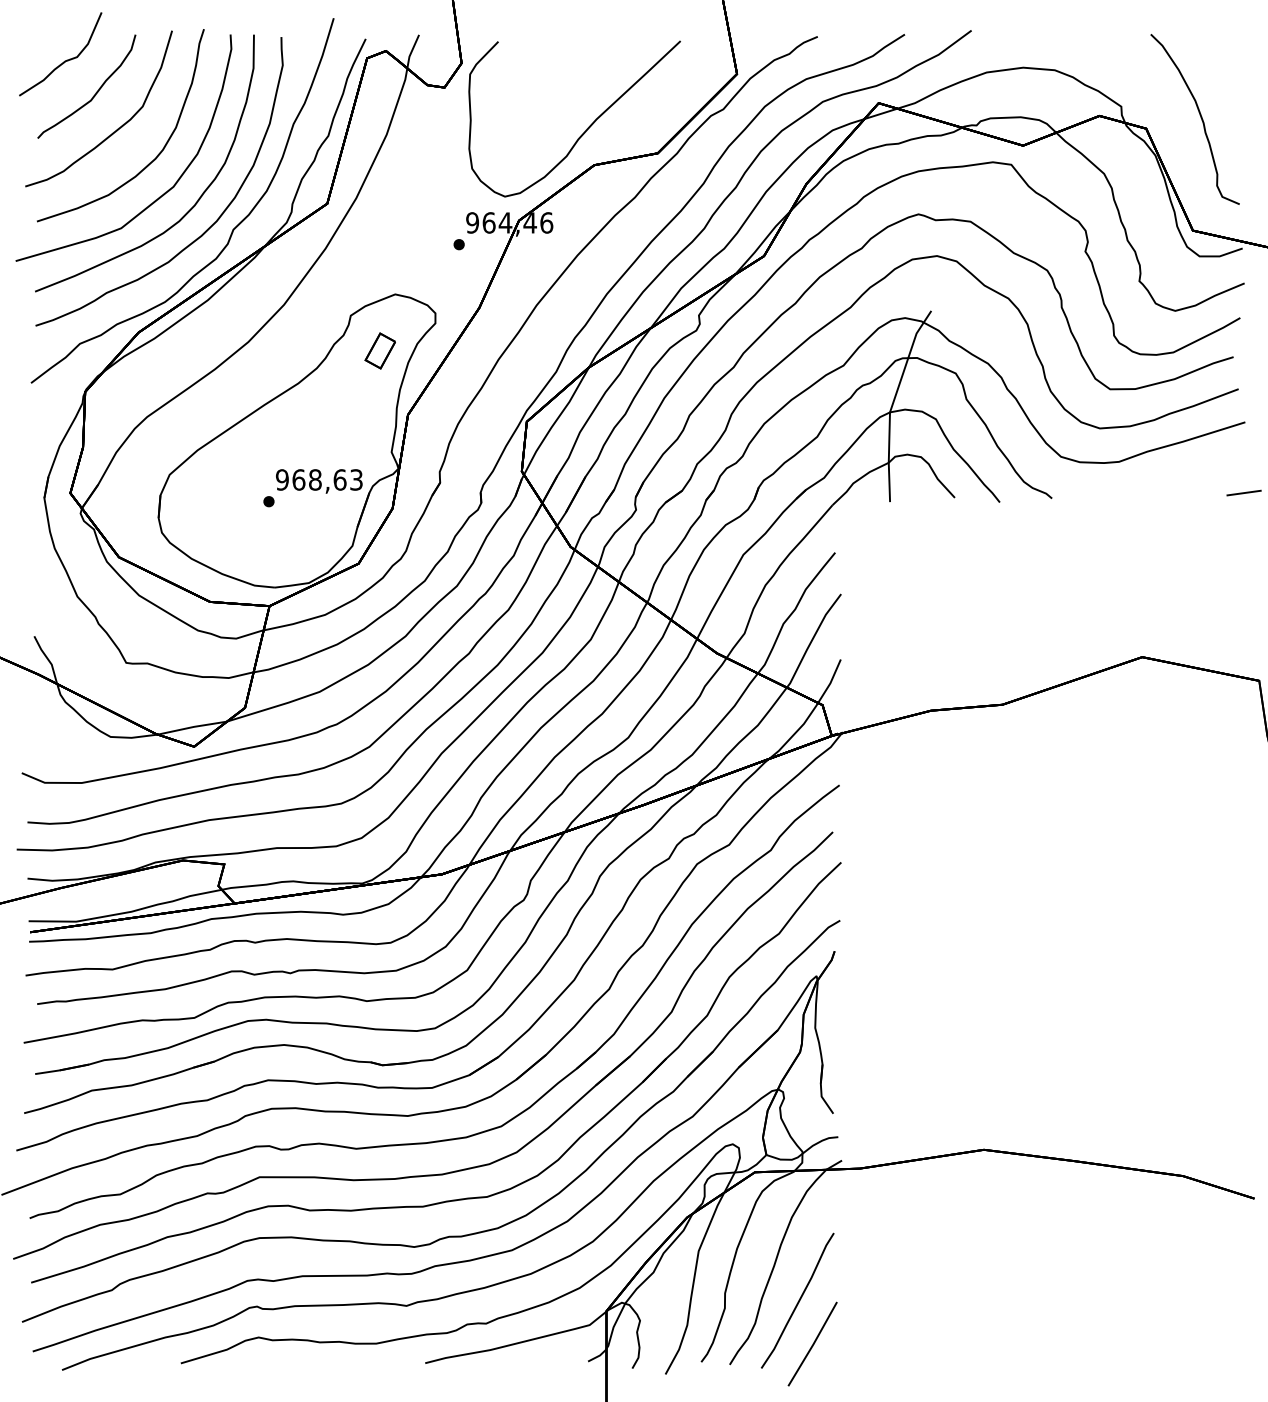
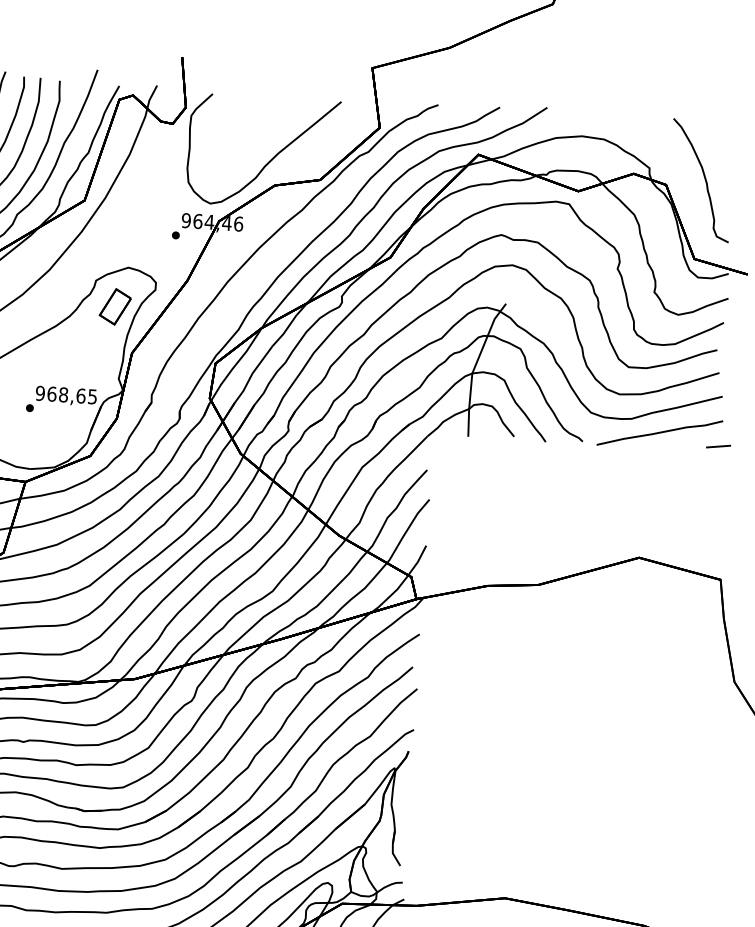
part: (380, 350) -> (115, 306), size x1.43
text: (356, 479) -> (92, 396), 968,63 -> 968,65
curve: (1159, 479) -> (659, 433), added

